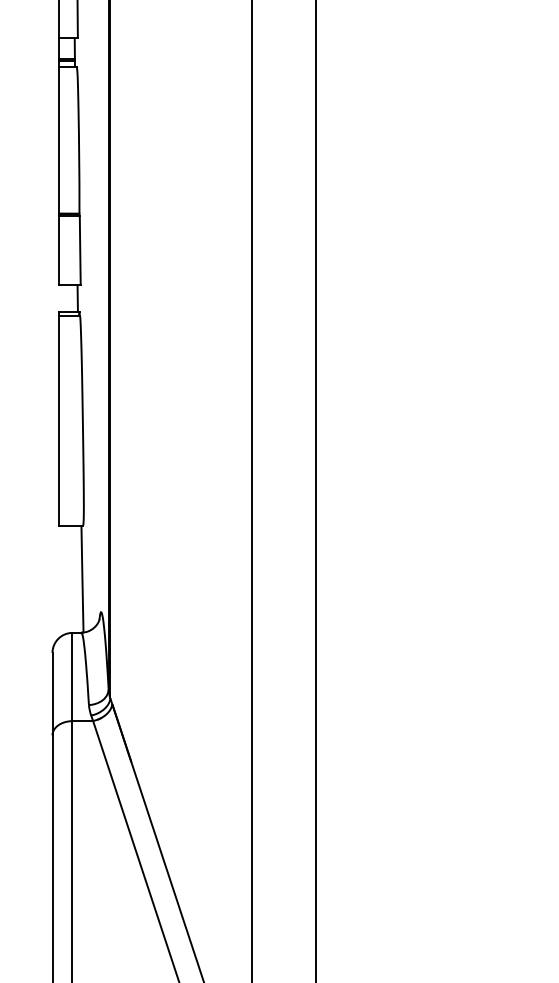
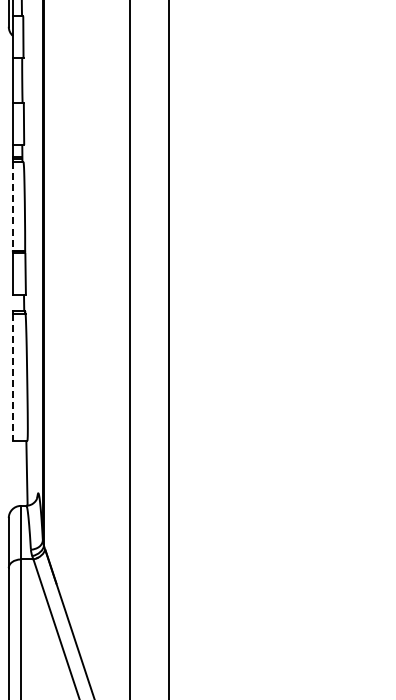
line: (58, 139) -> (12, 206), solid -> dashed
line: (58, 421) -> (12, 377), solid -> dashed

